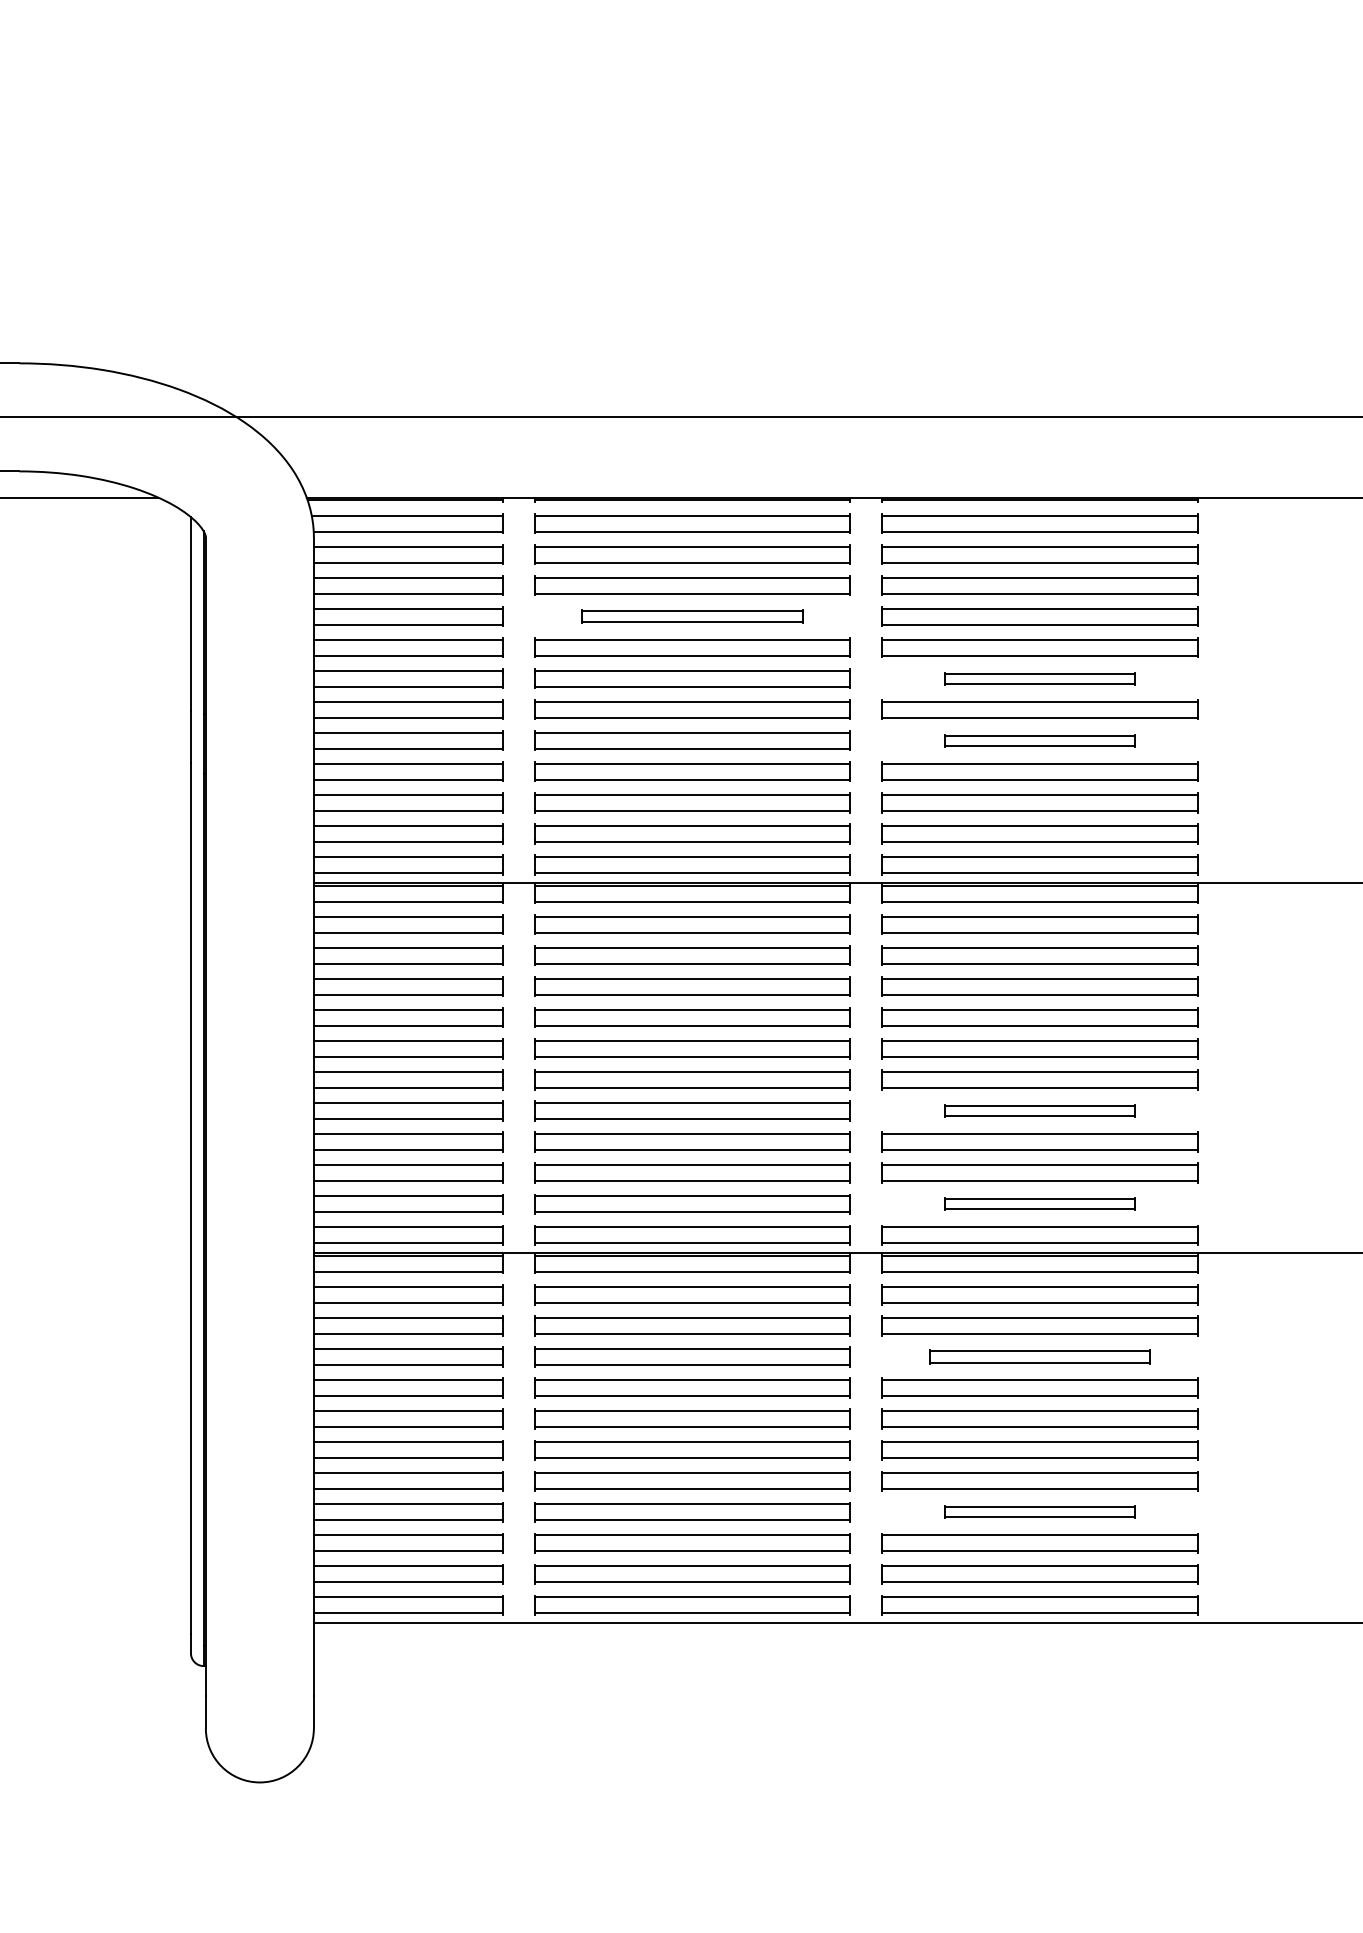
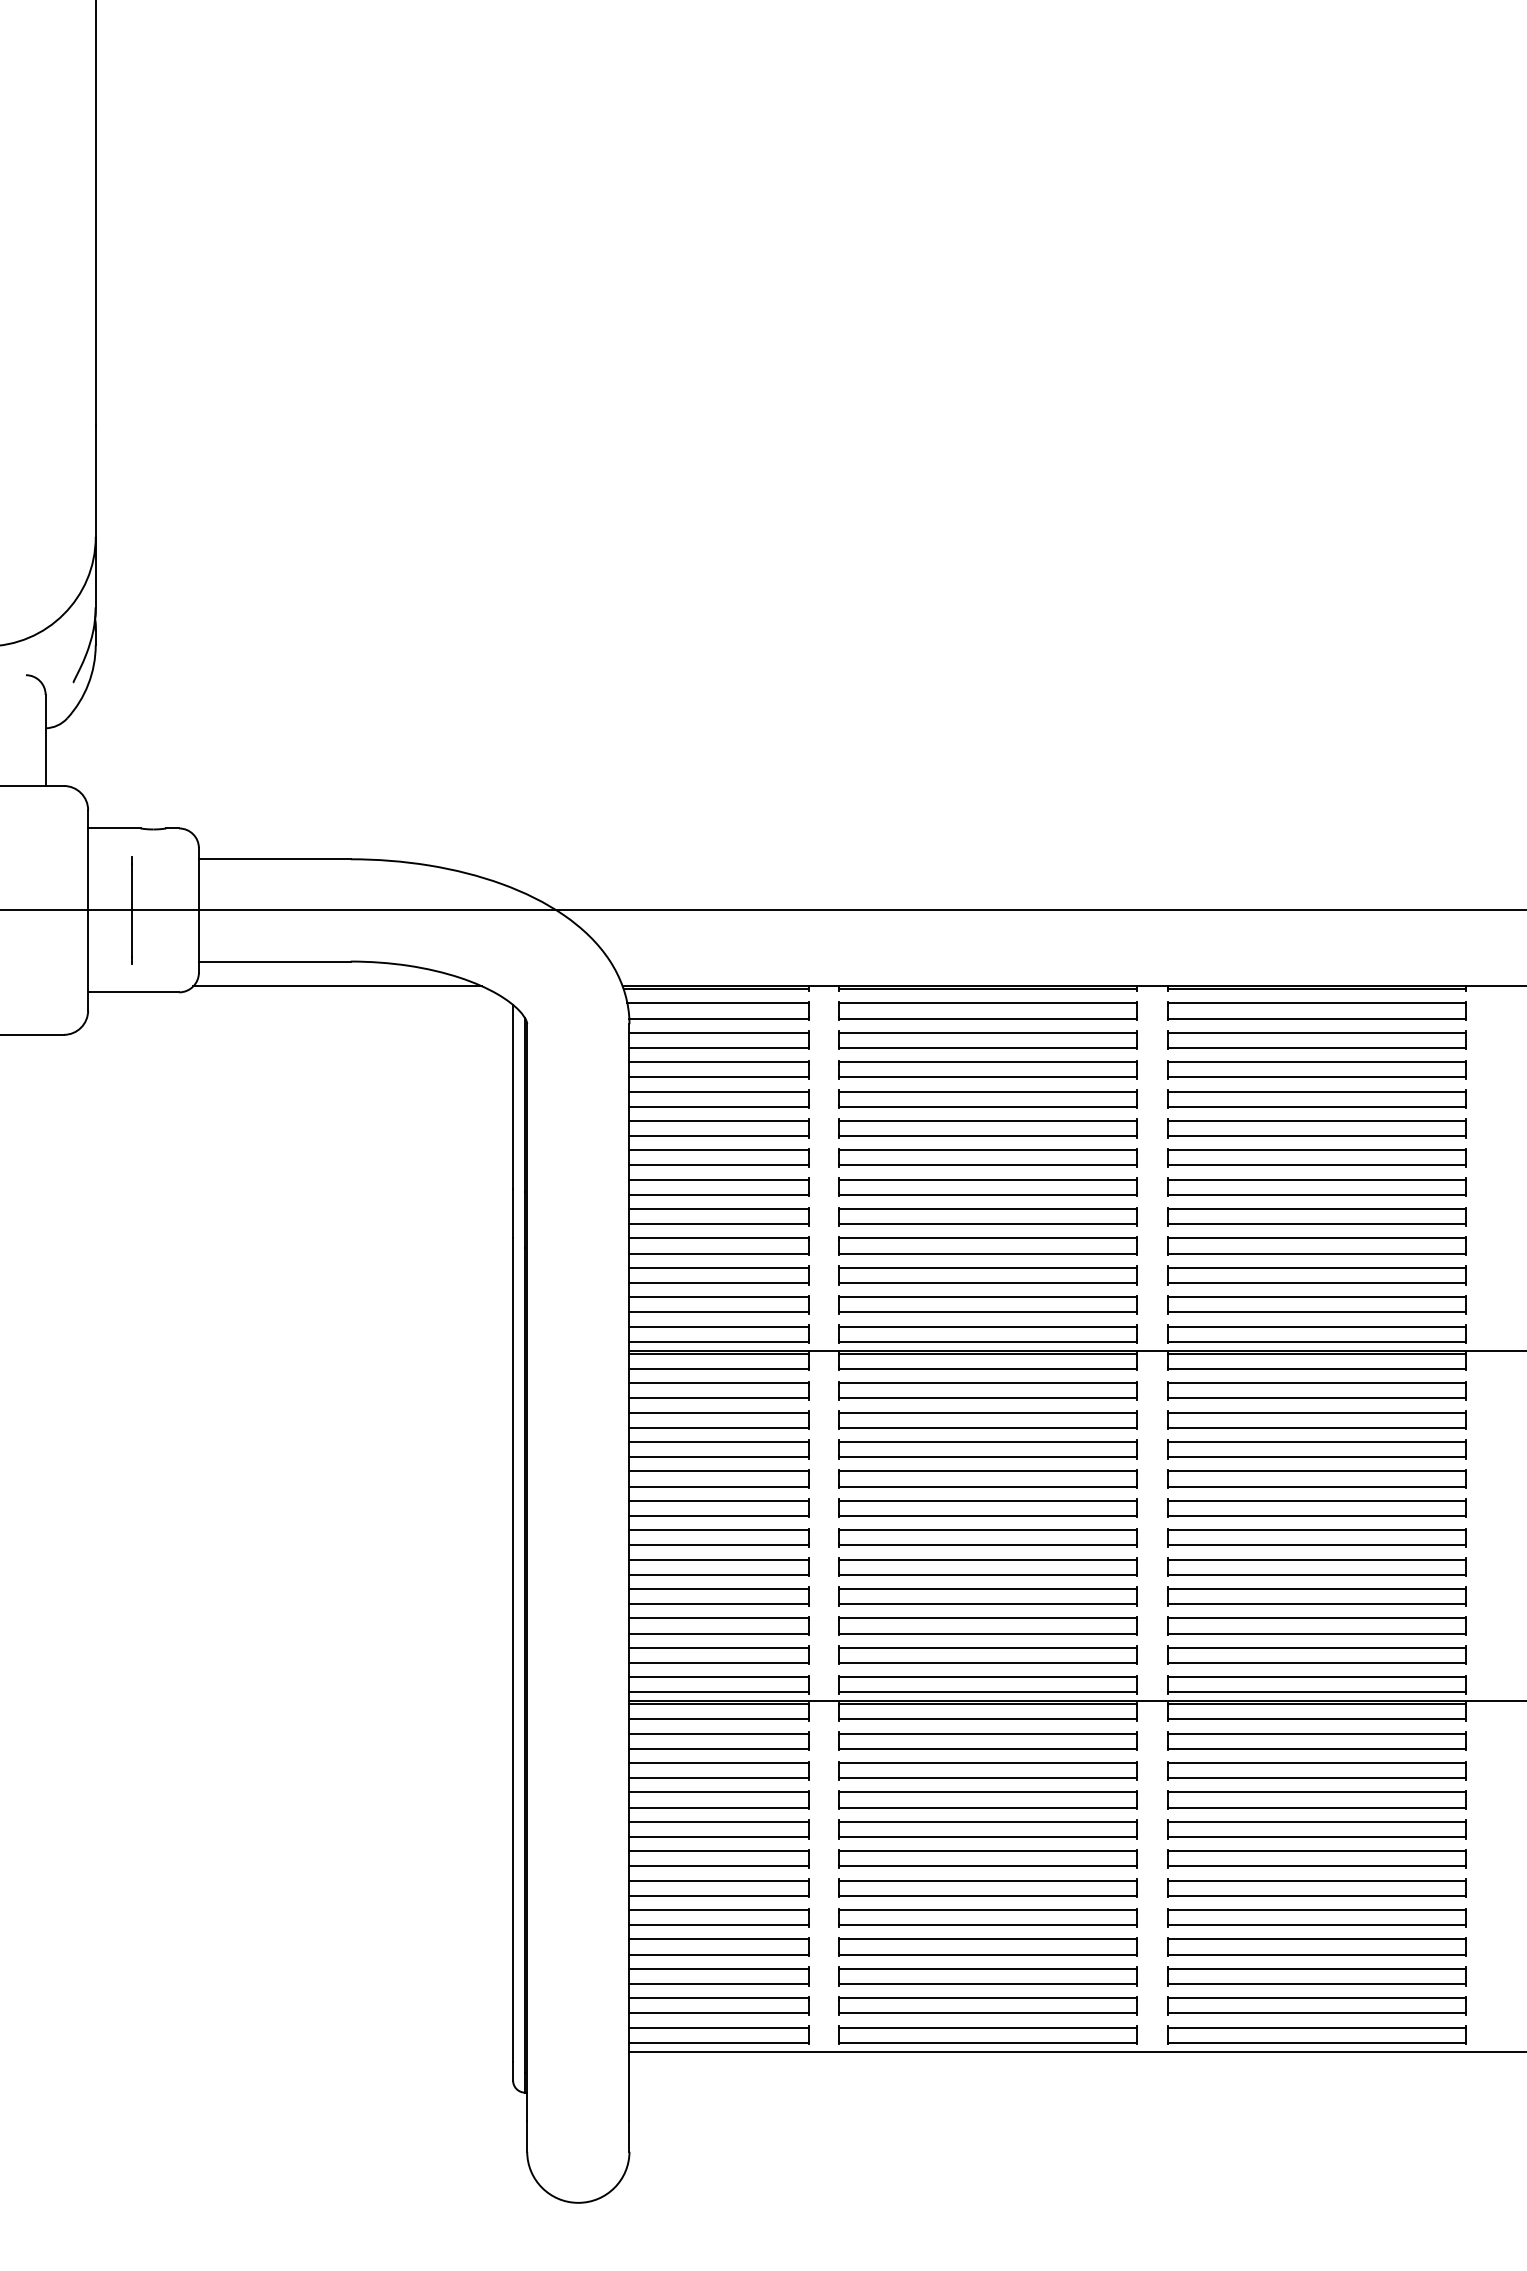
part: (692, 616) -> (987, 1098), size x1.43
part: (1039, 678) -> (1316, 1157), size x1.67
part: (1039, 740) -> (1316, 1216), size x1.67
part: (1039, 1110) -> (1316, 1566), size x1.67
part: (1039, 1203) -> (1316, 1654), size x1.67
part: (1039, 1356) -> (1316, 1799), size x1.43
part: (1039, 1511) -> (1316, 1946), size x1.67

